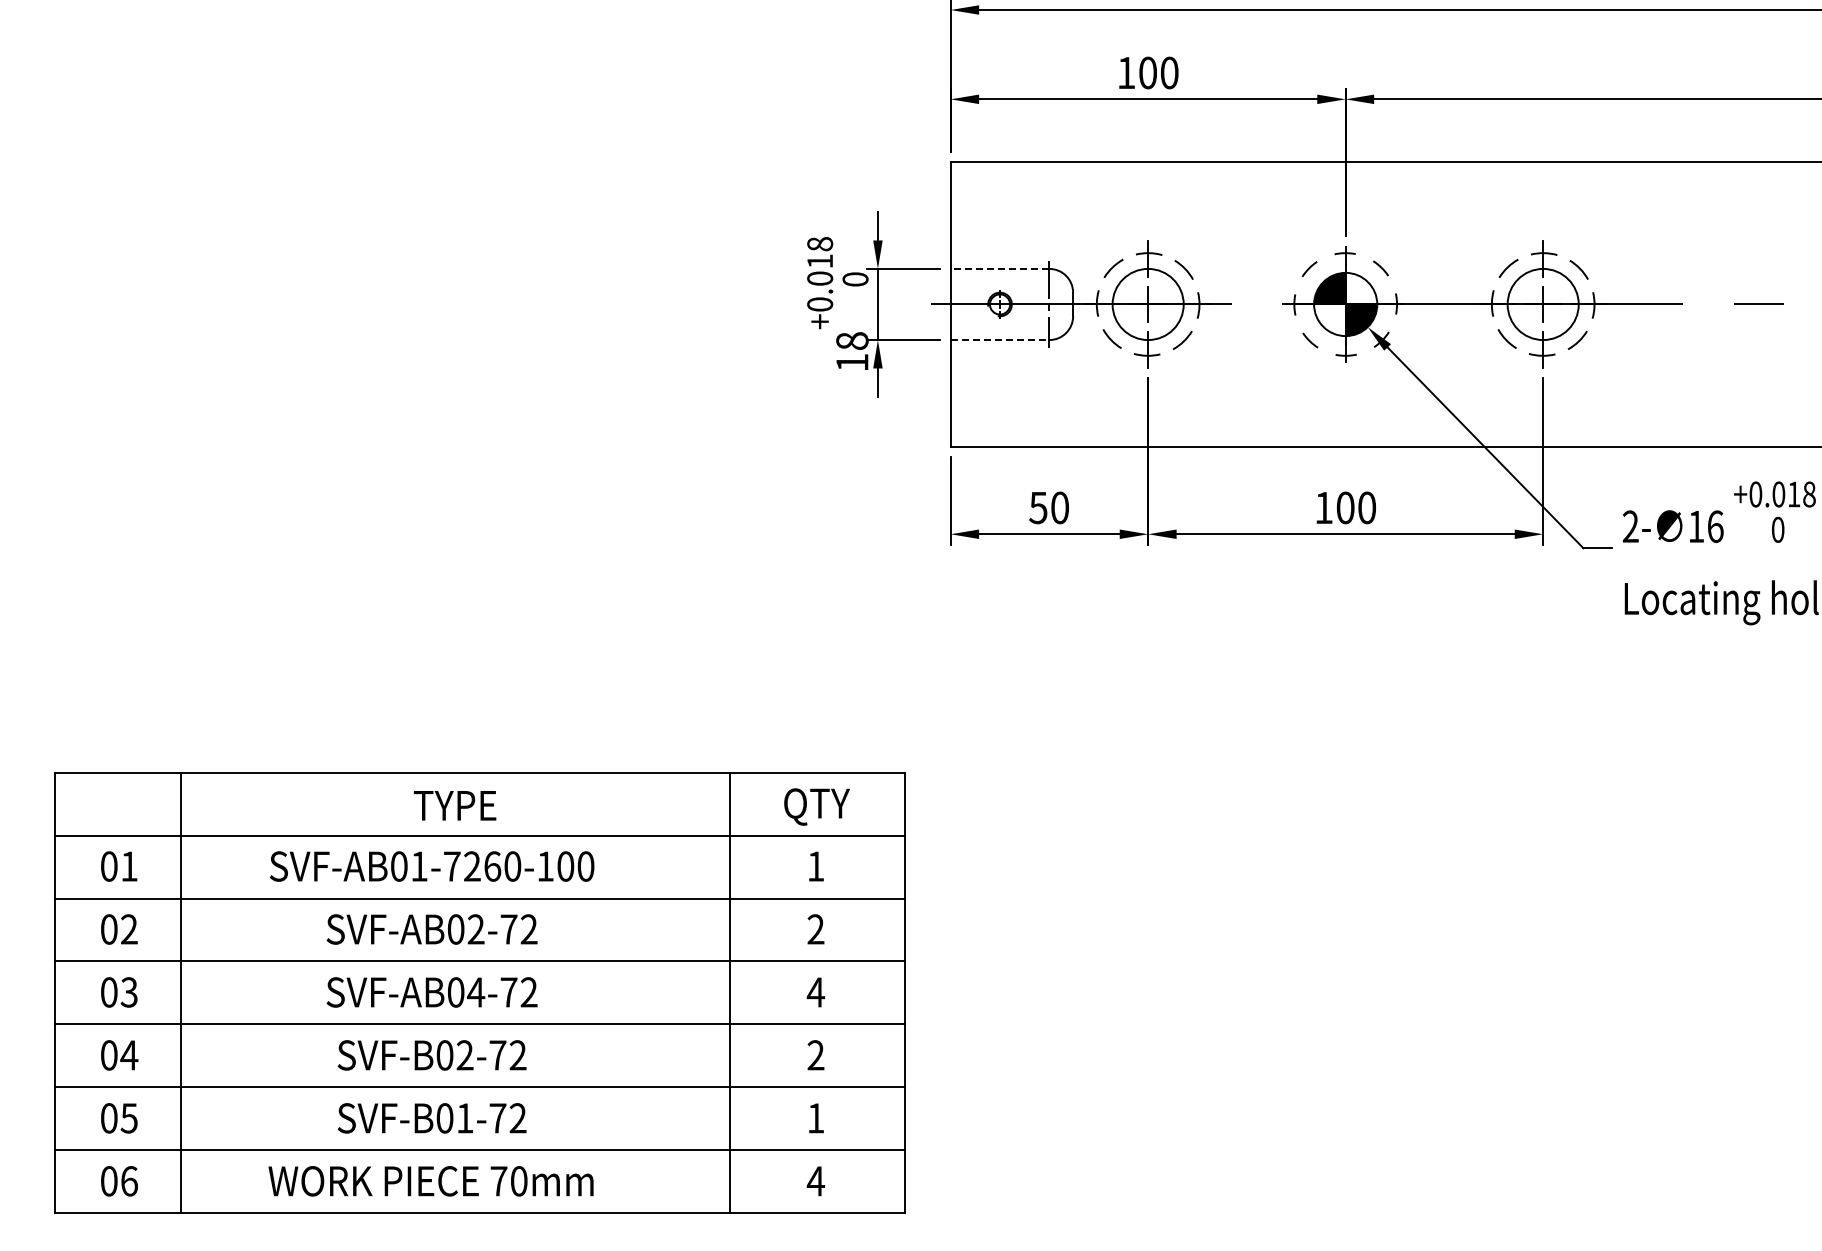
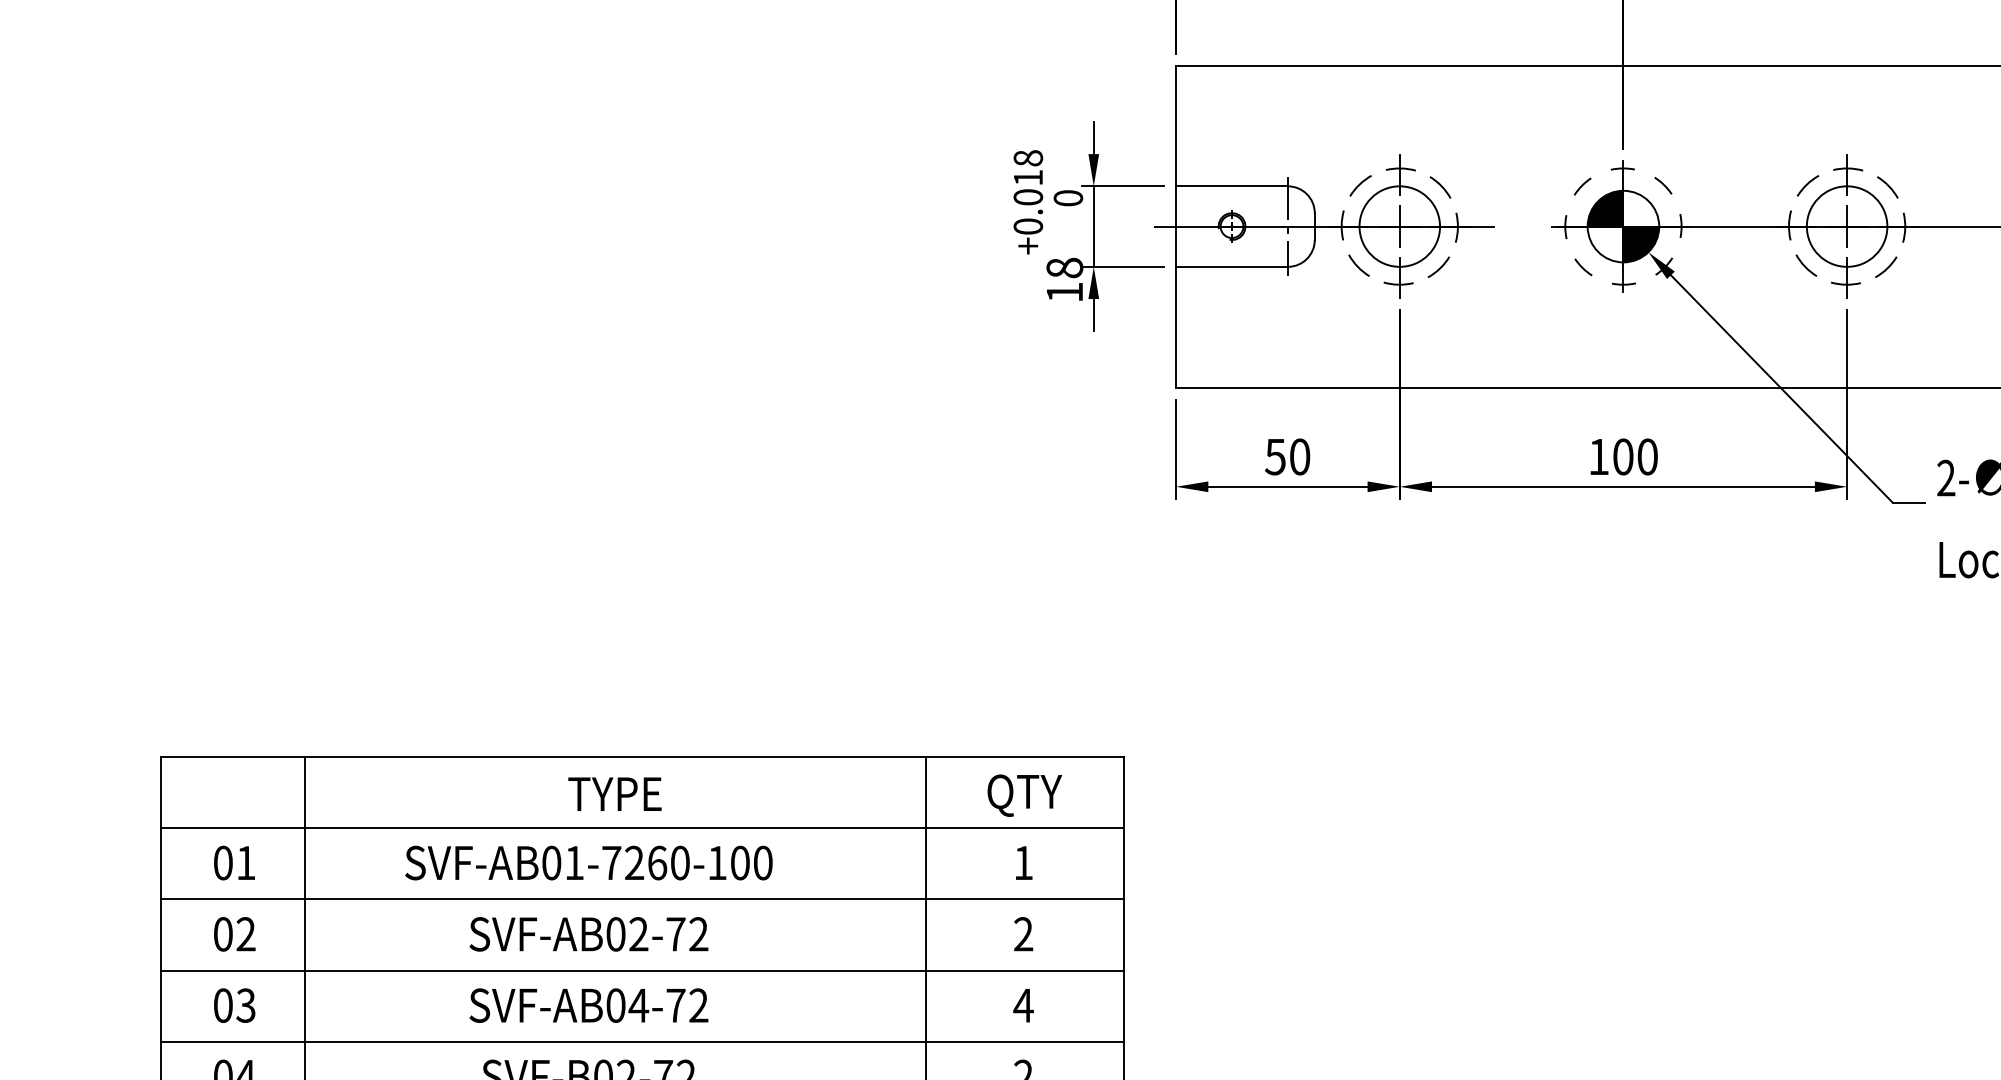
line: (999, 268) -> (1231, 185), dashed -> solid
line: (1000, 340) -> (1232, 267), dashed -> solid

